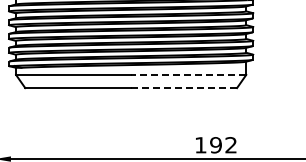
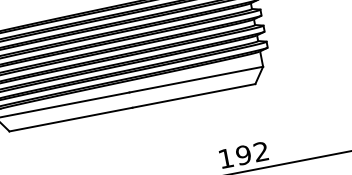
line: (188, 74) -> (195, 79), dashed -> solid
line: (184, 88) -> (194, 96), dashed -> solid

